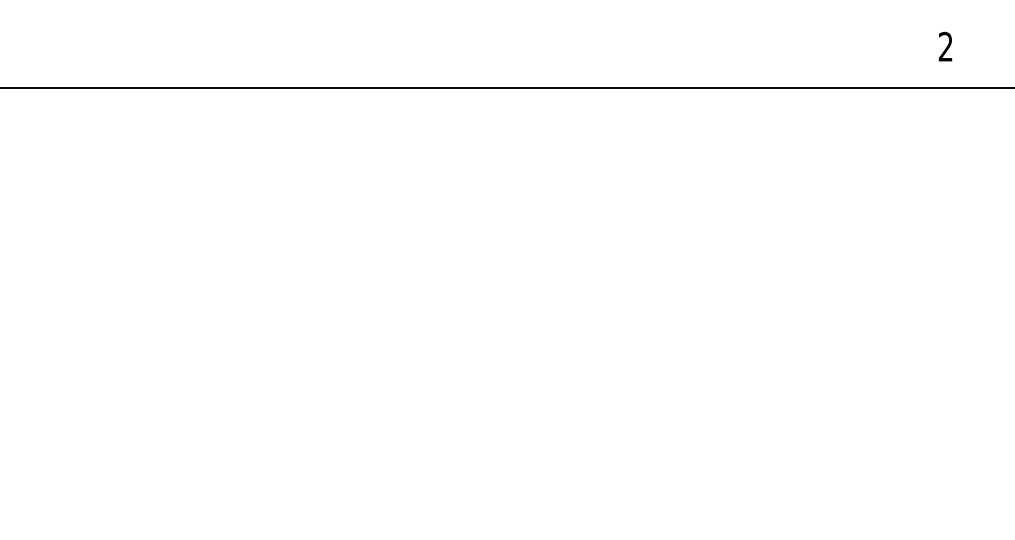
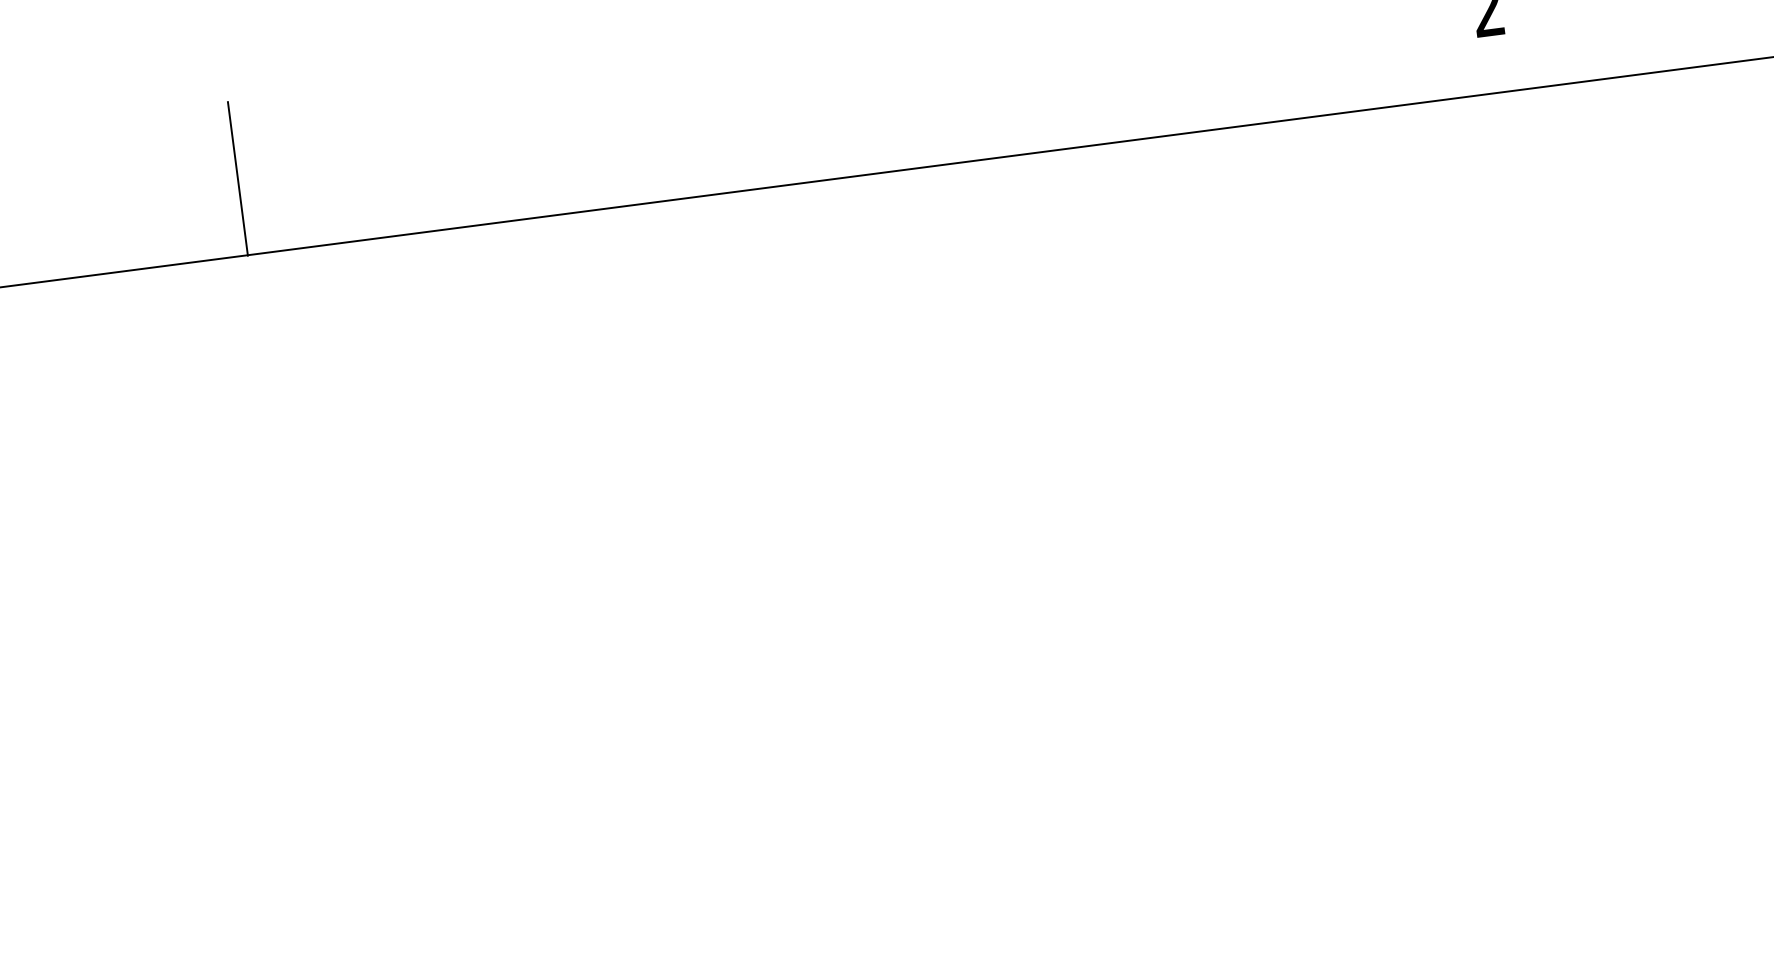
line: (353, 51) -> (237, 177), added

